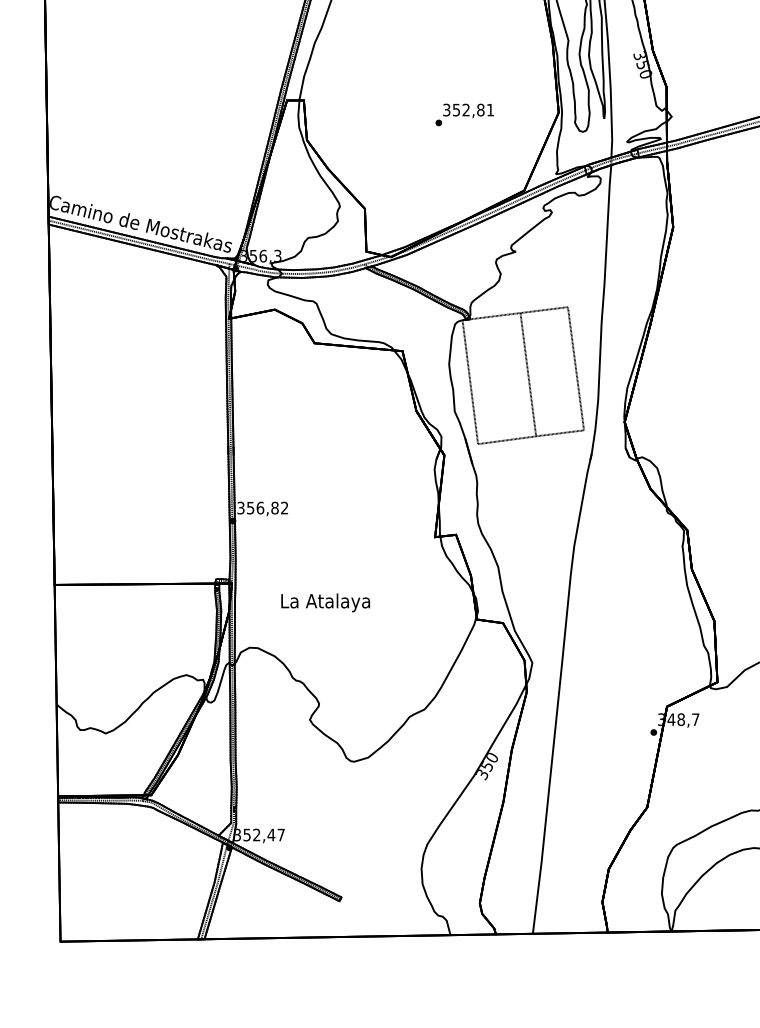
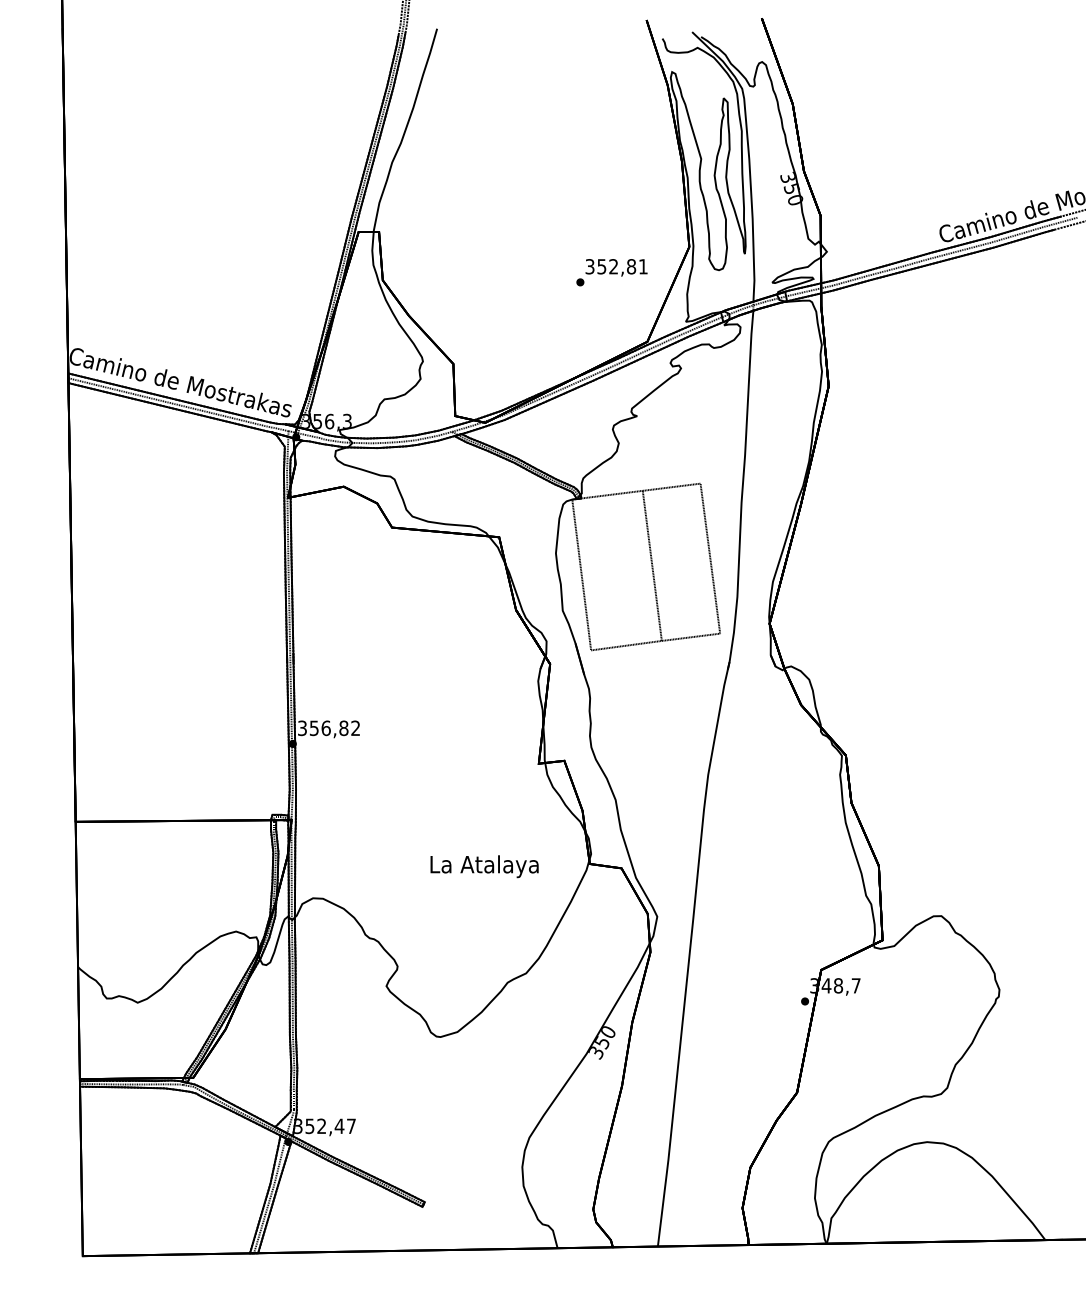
text: (464, 114) -> (611, 272), moved
text: (325, 602) -> (484, 866), moved

